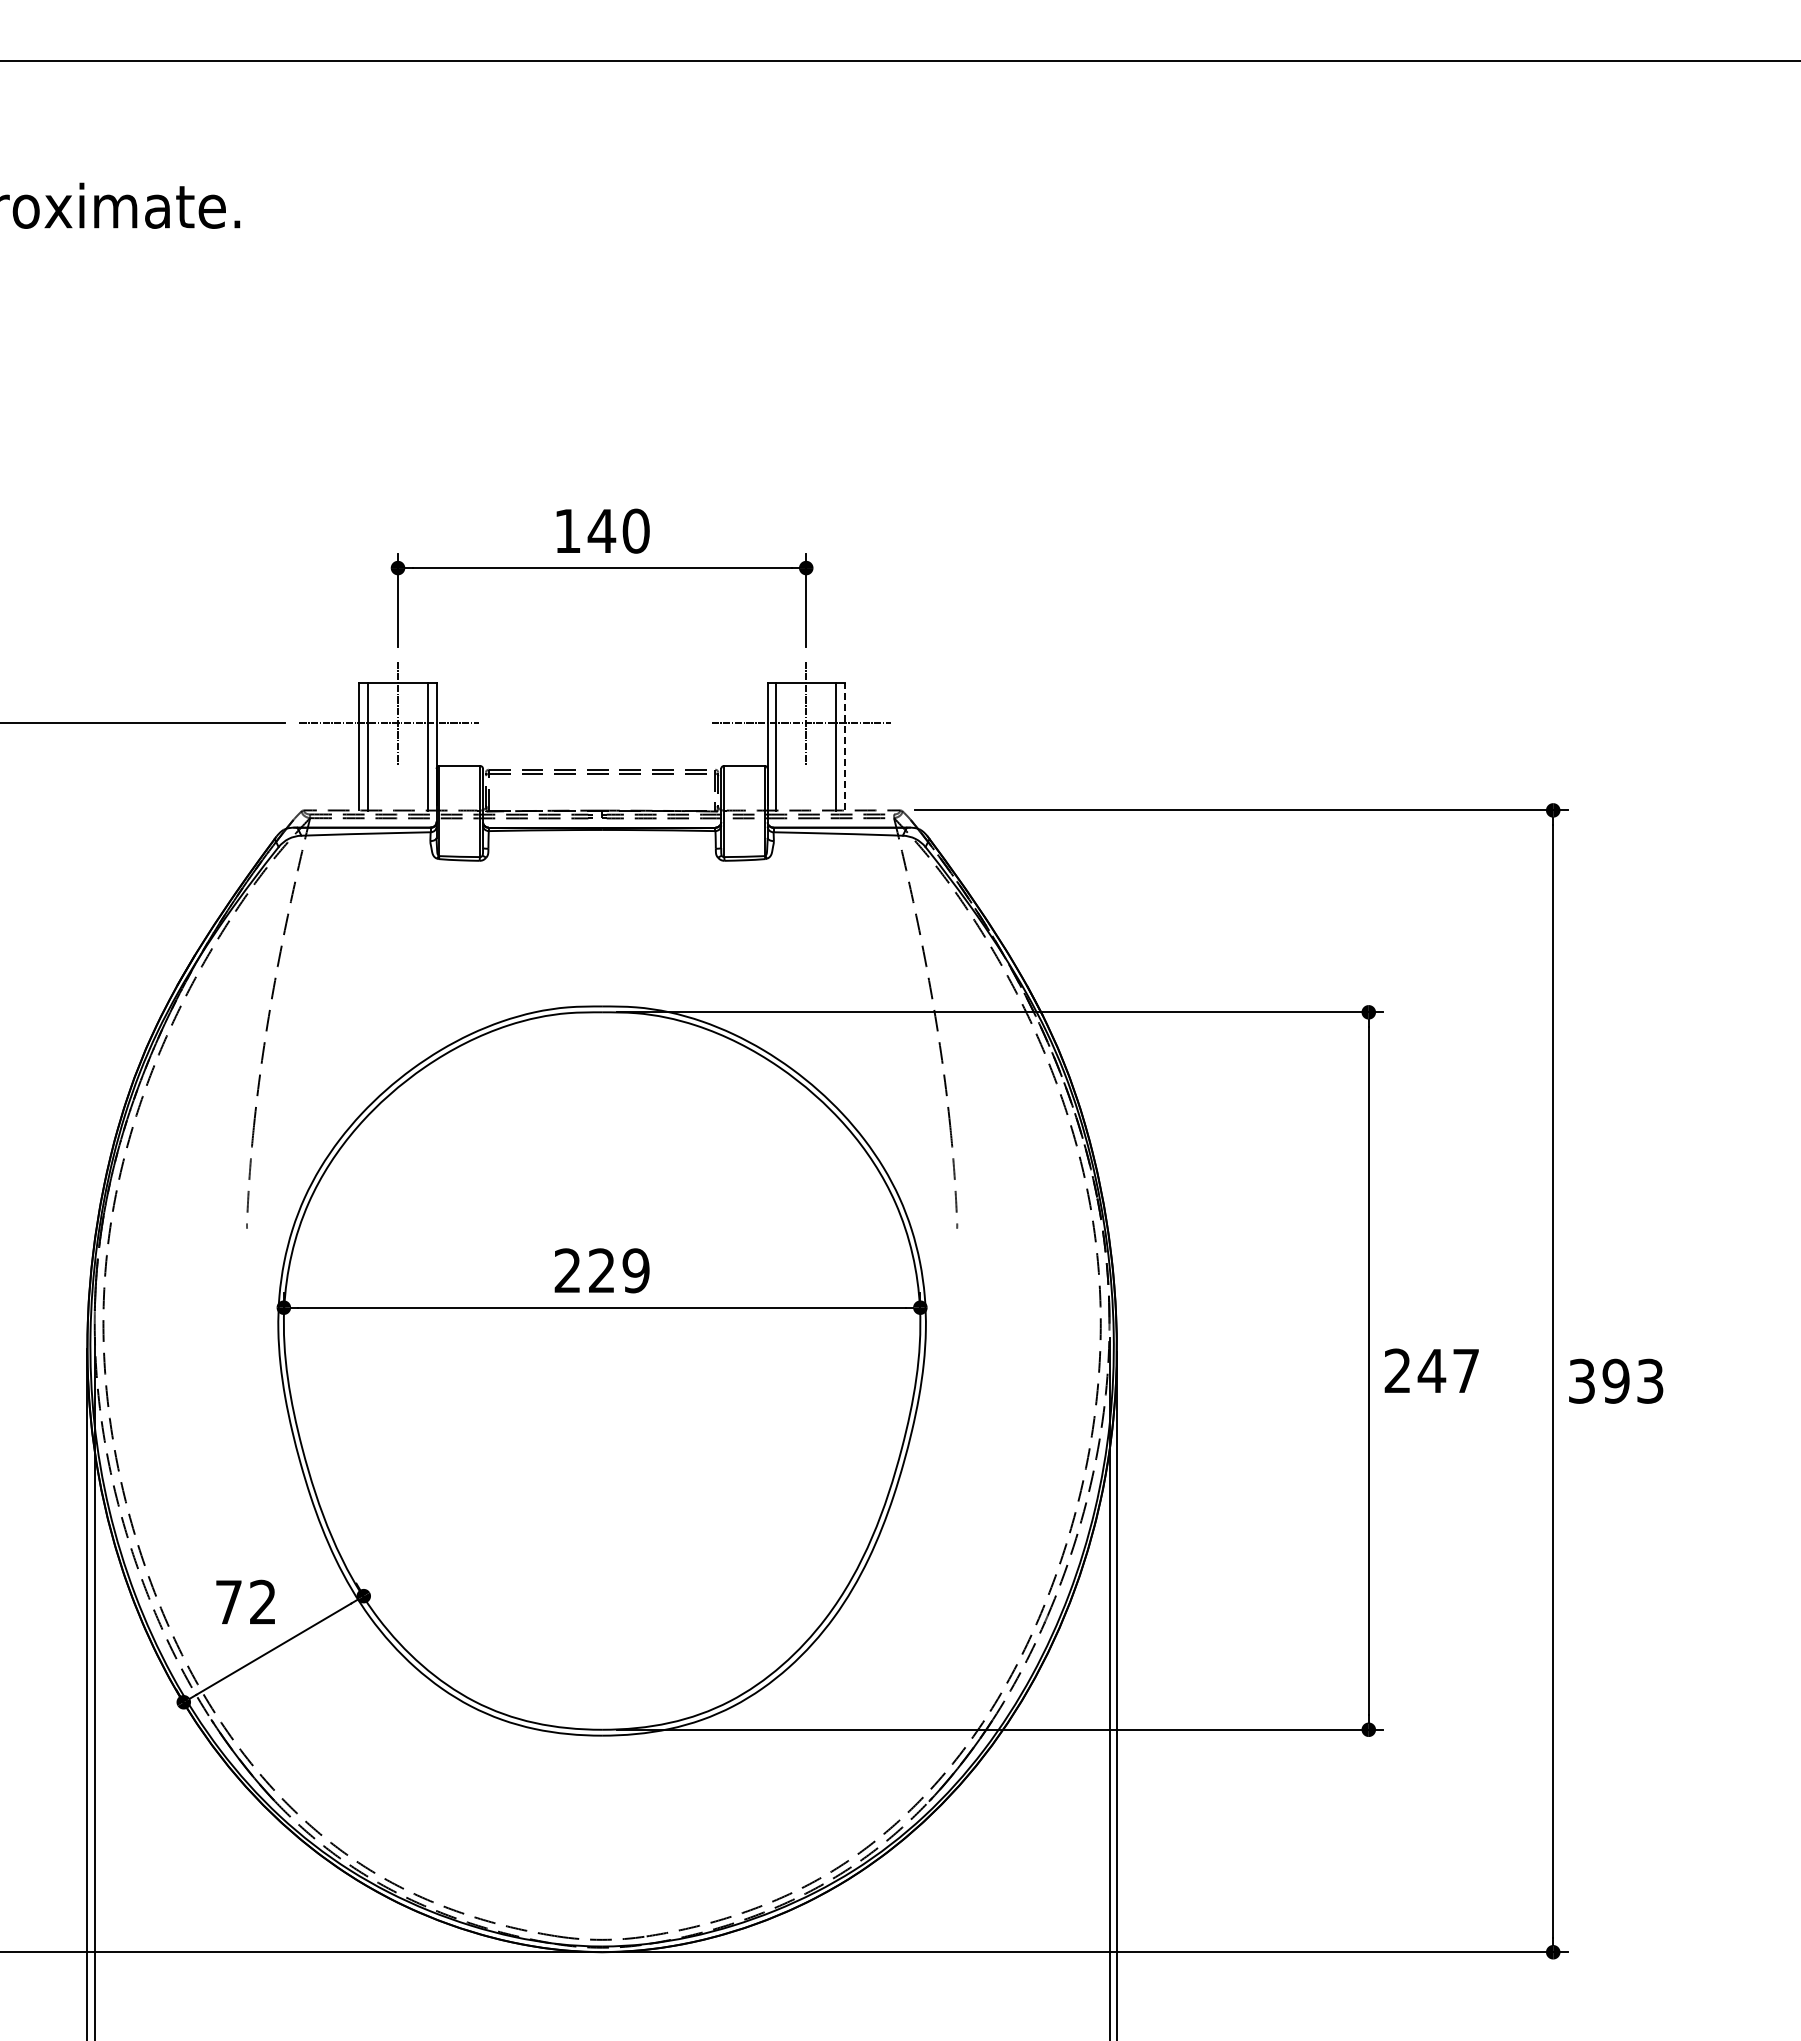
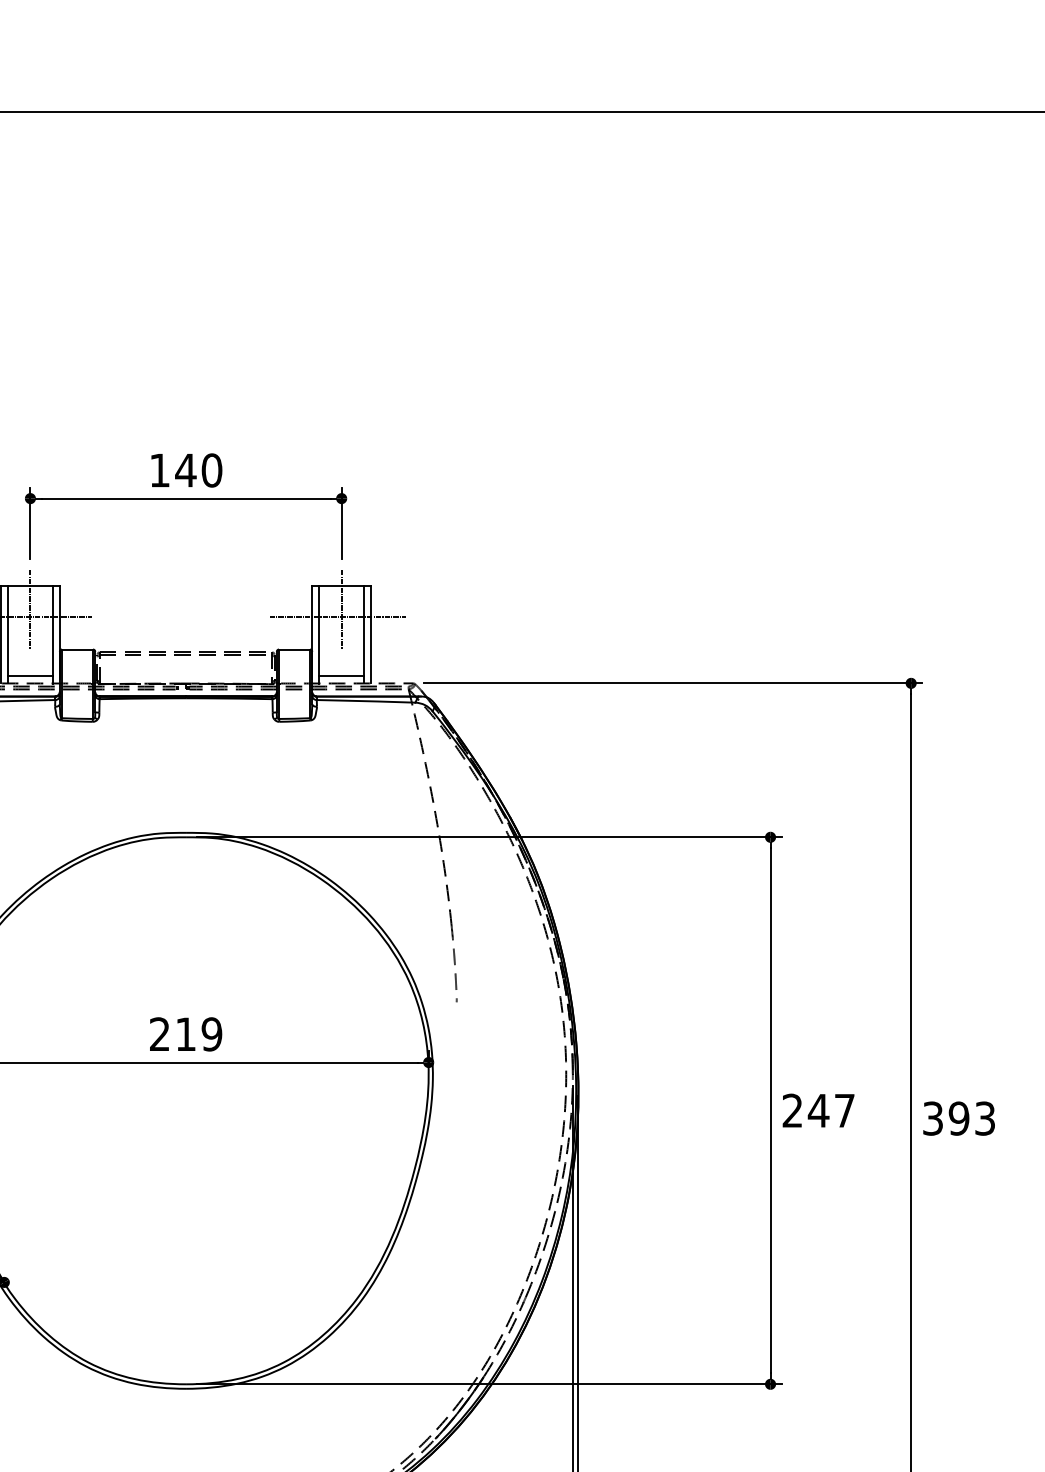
line: (844, 746) -> (370, 634), dashed -> solid
line: (397, 800) -> (30, 675), added
line: (806, 800) -> (341, 675), added
text: (601, 1270) -> (185, 1034), 229 -> 219

